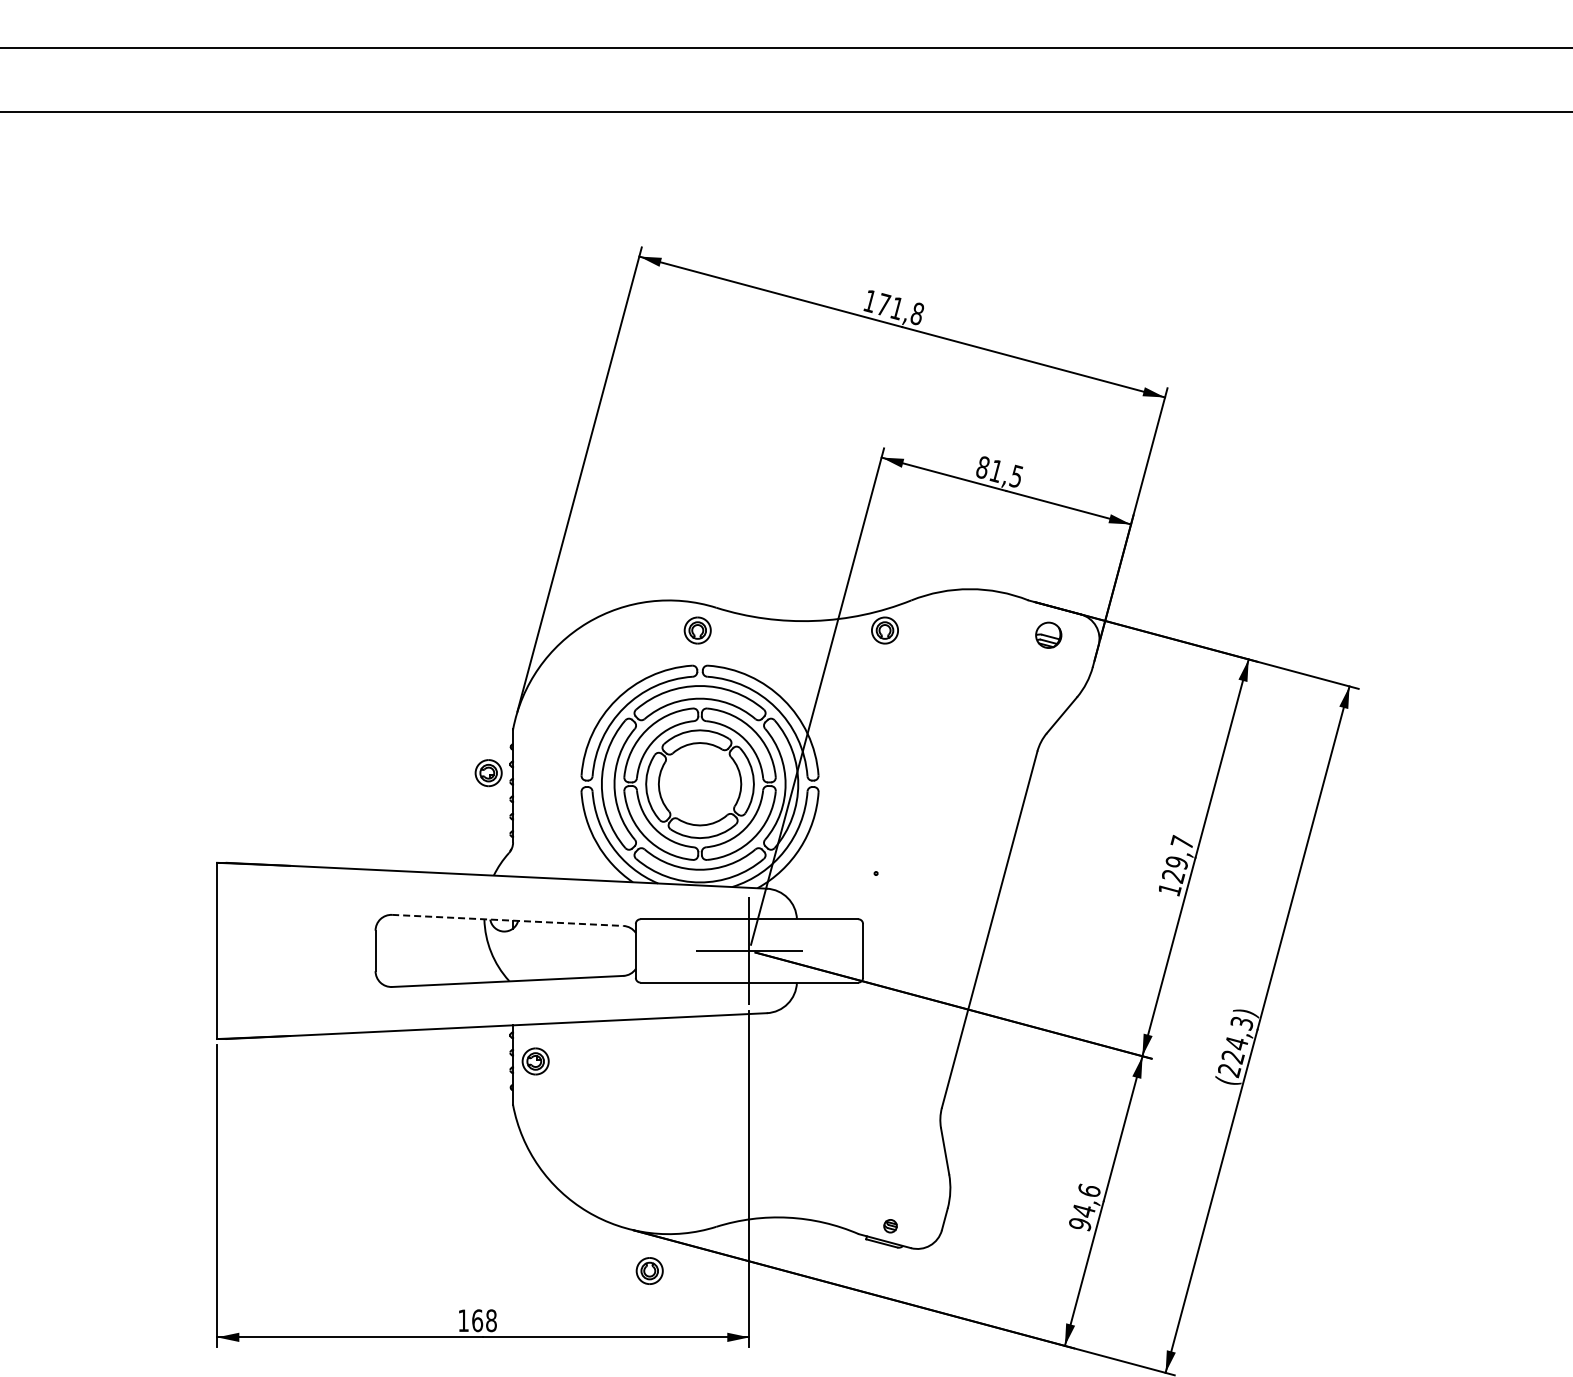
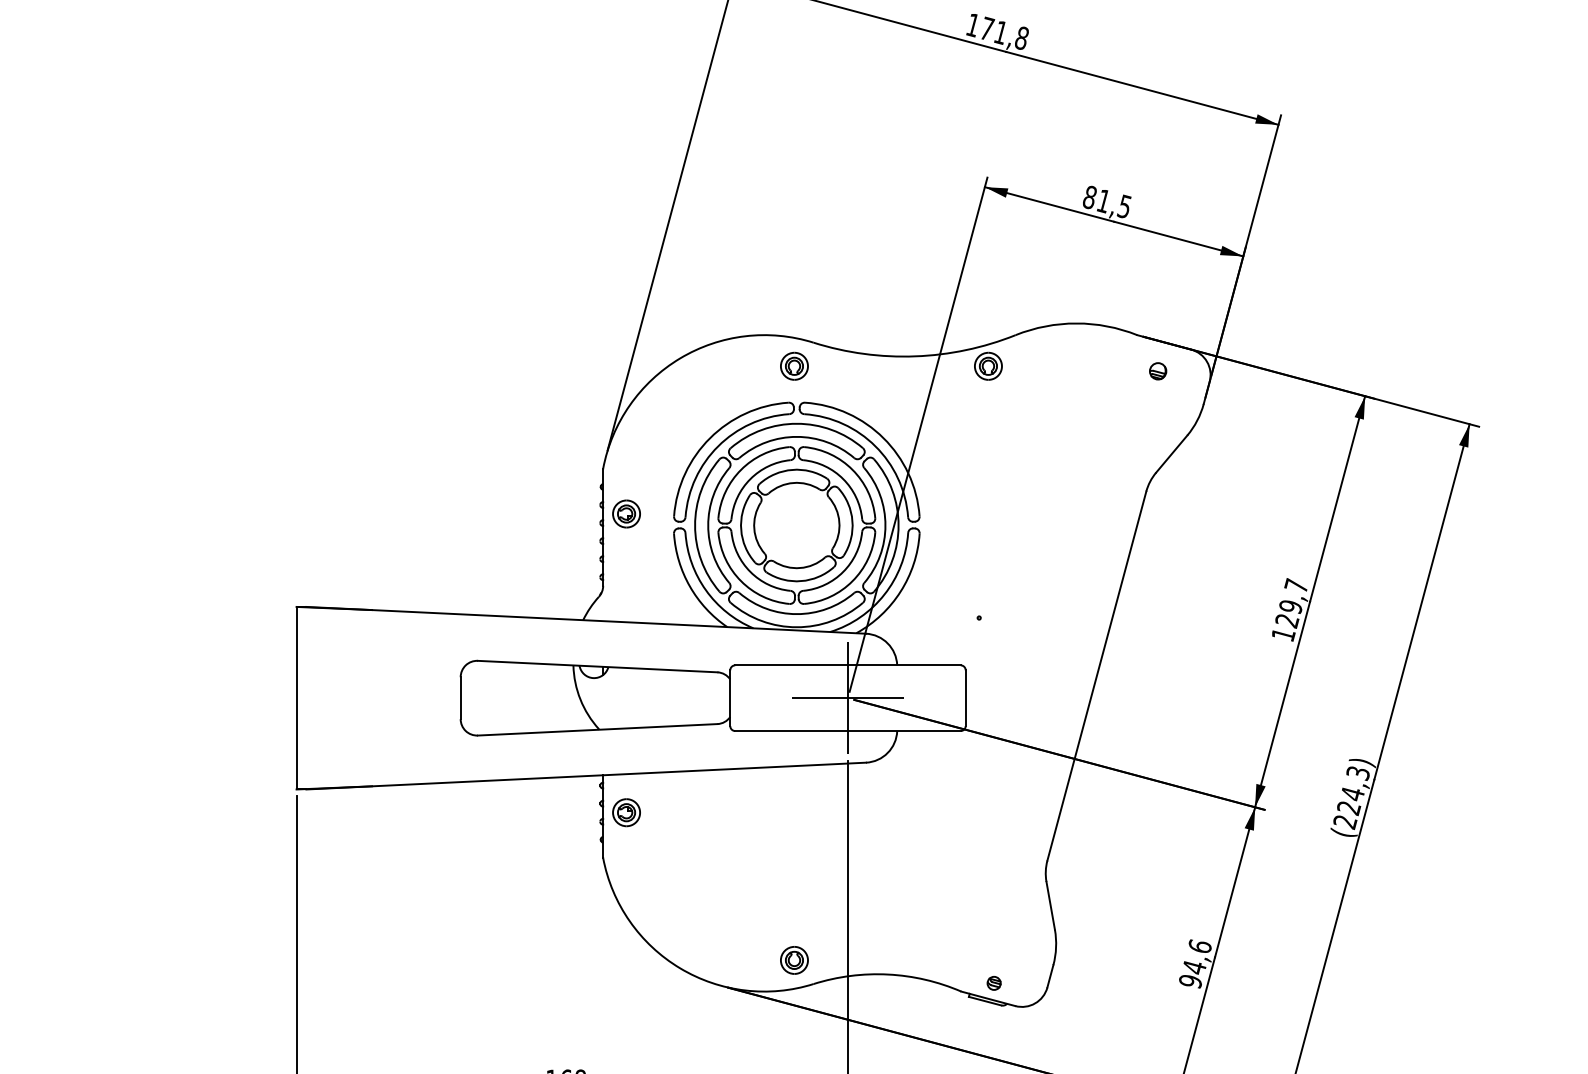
part: (1048, 635) -> (1157, 371), size x0.62
part: (488, 773) -> (626, 514), moved
line: (507, 920) -> (597, 666), dashed -> solid
part: (649, 1270) -> (794, 959), moved

